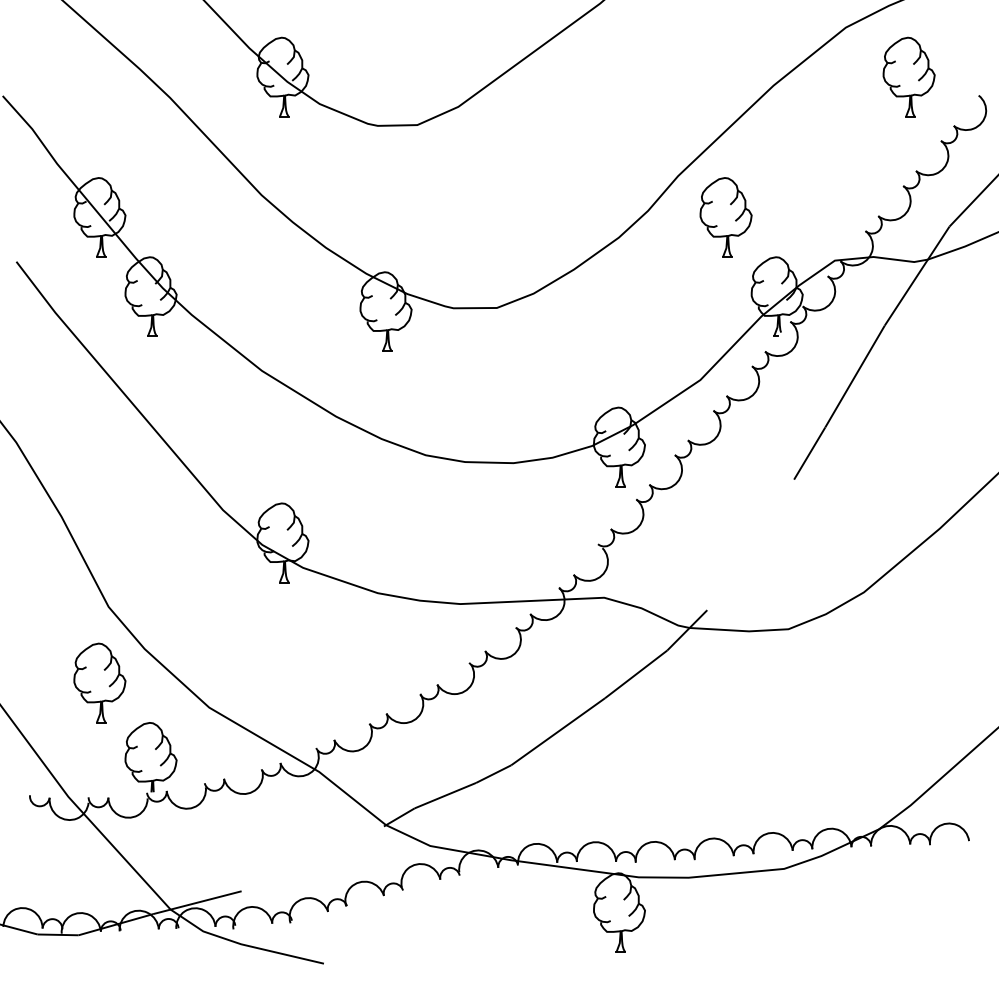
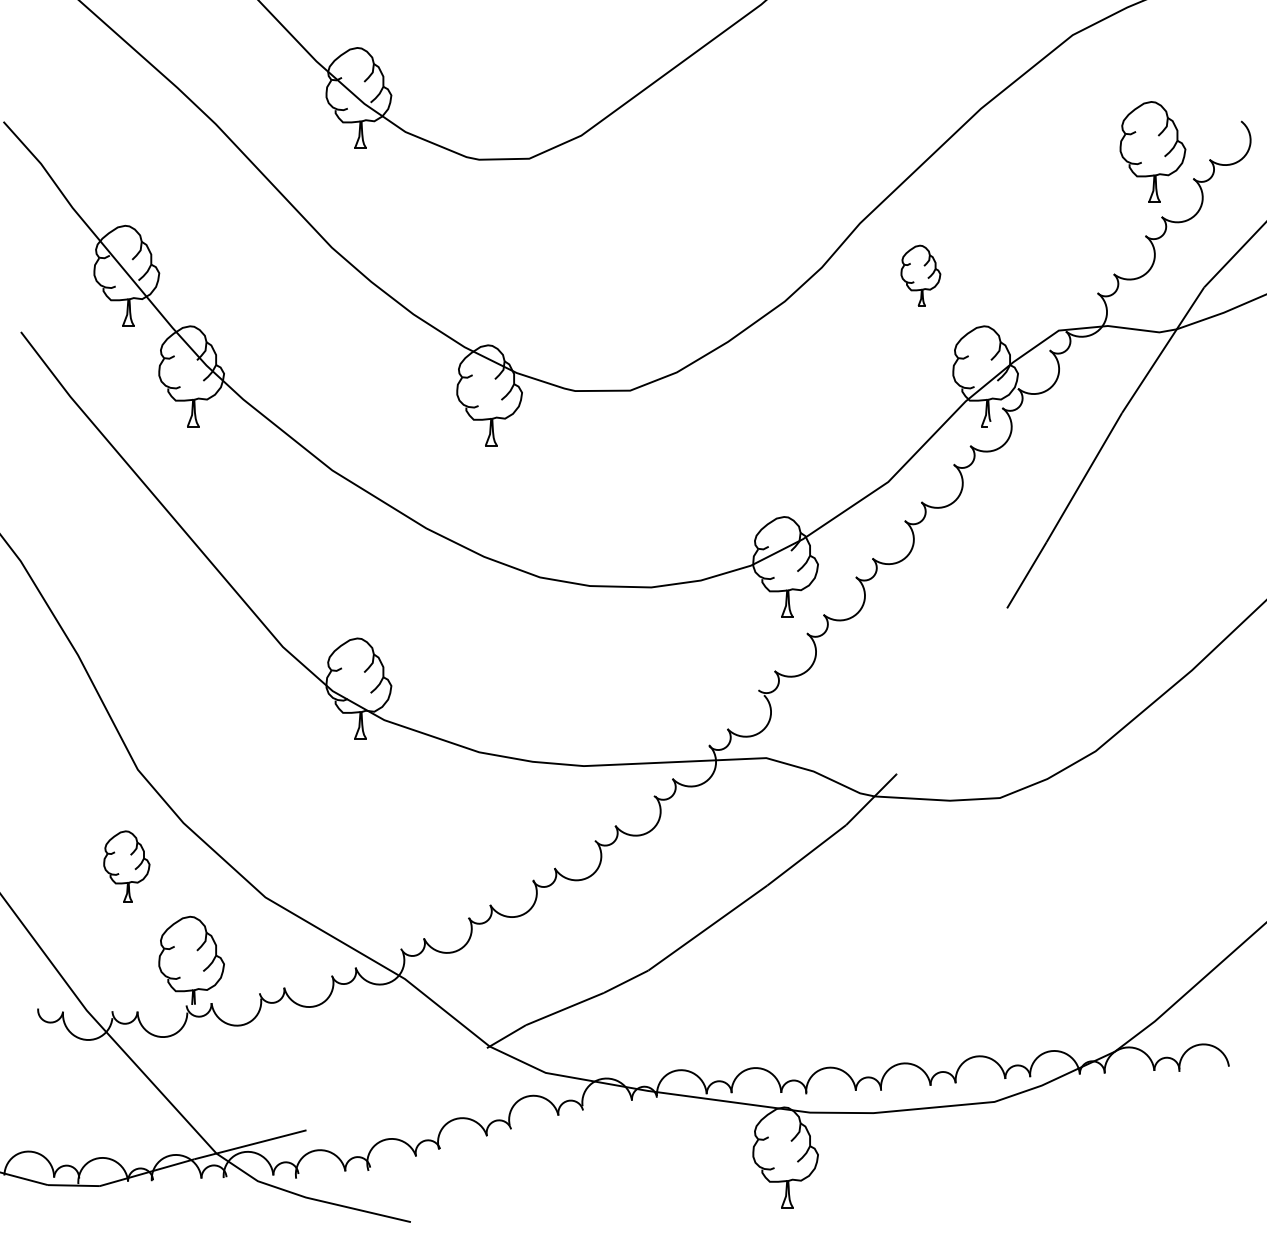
part: (908, 76) -> (1152, 151), moved
part: (725, 217) -> (920, 275), size x0.6
part: (99, 683) -> (126, 866), size x0.7

